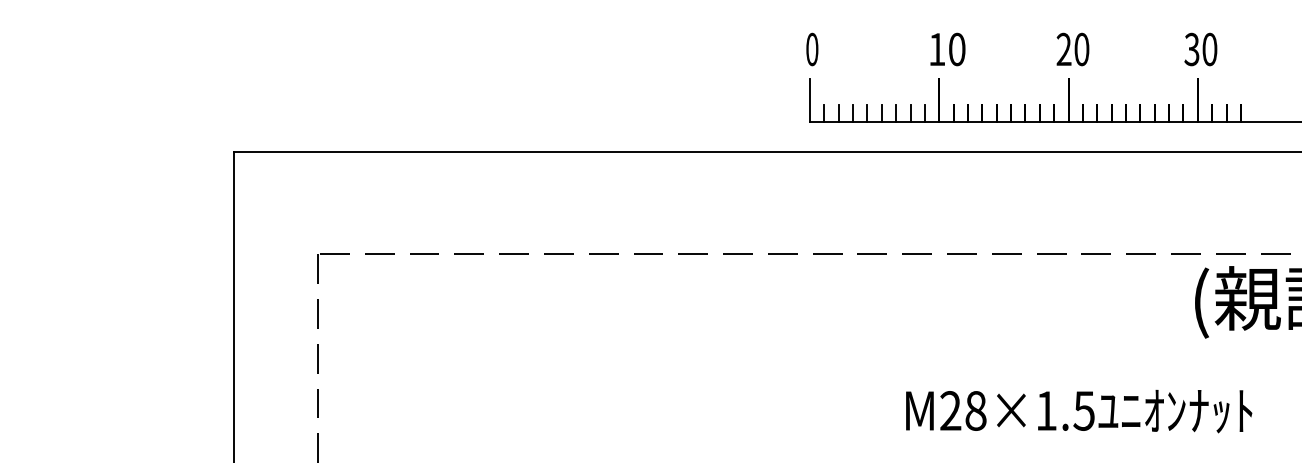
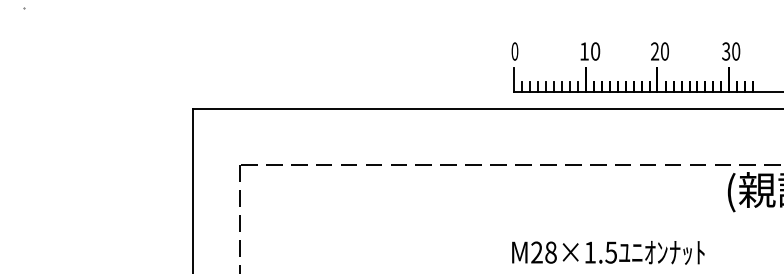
text: (1079, 410) -> (608, 252), moved

